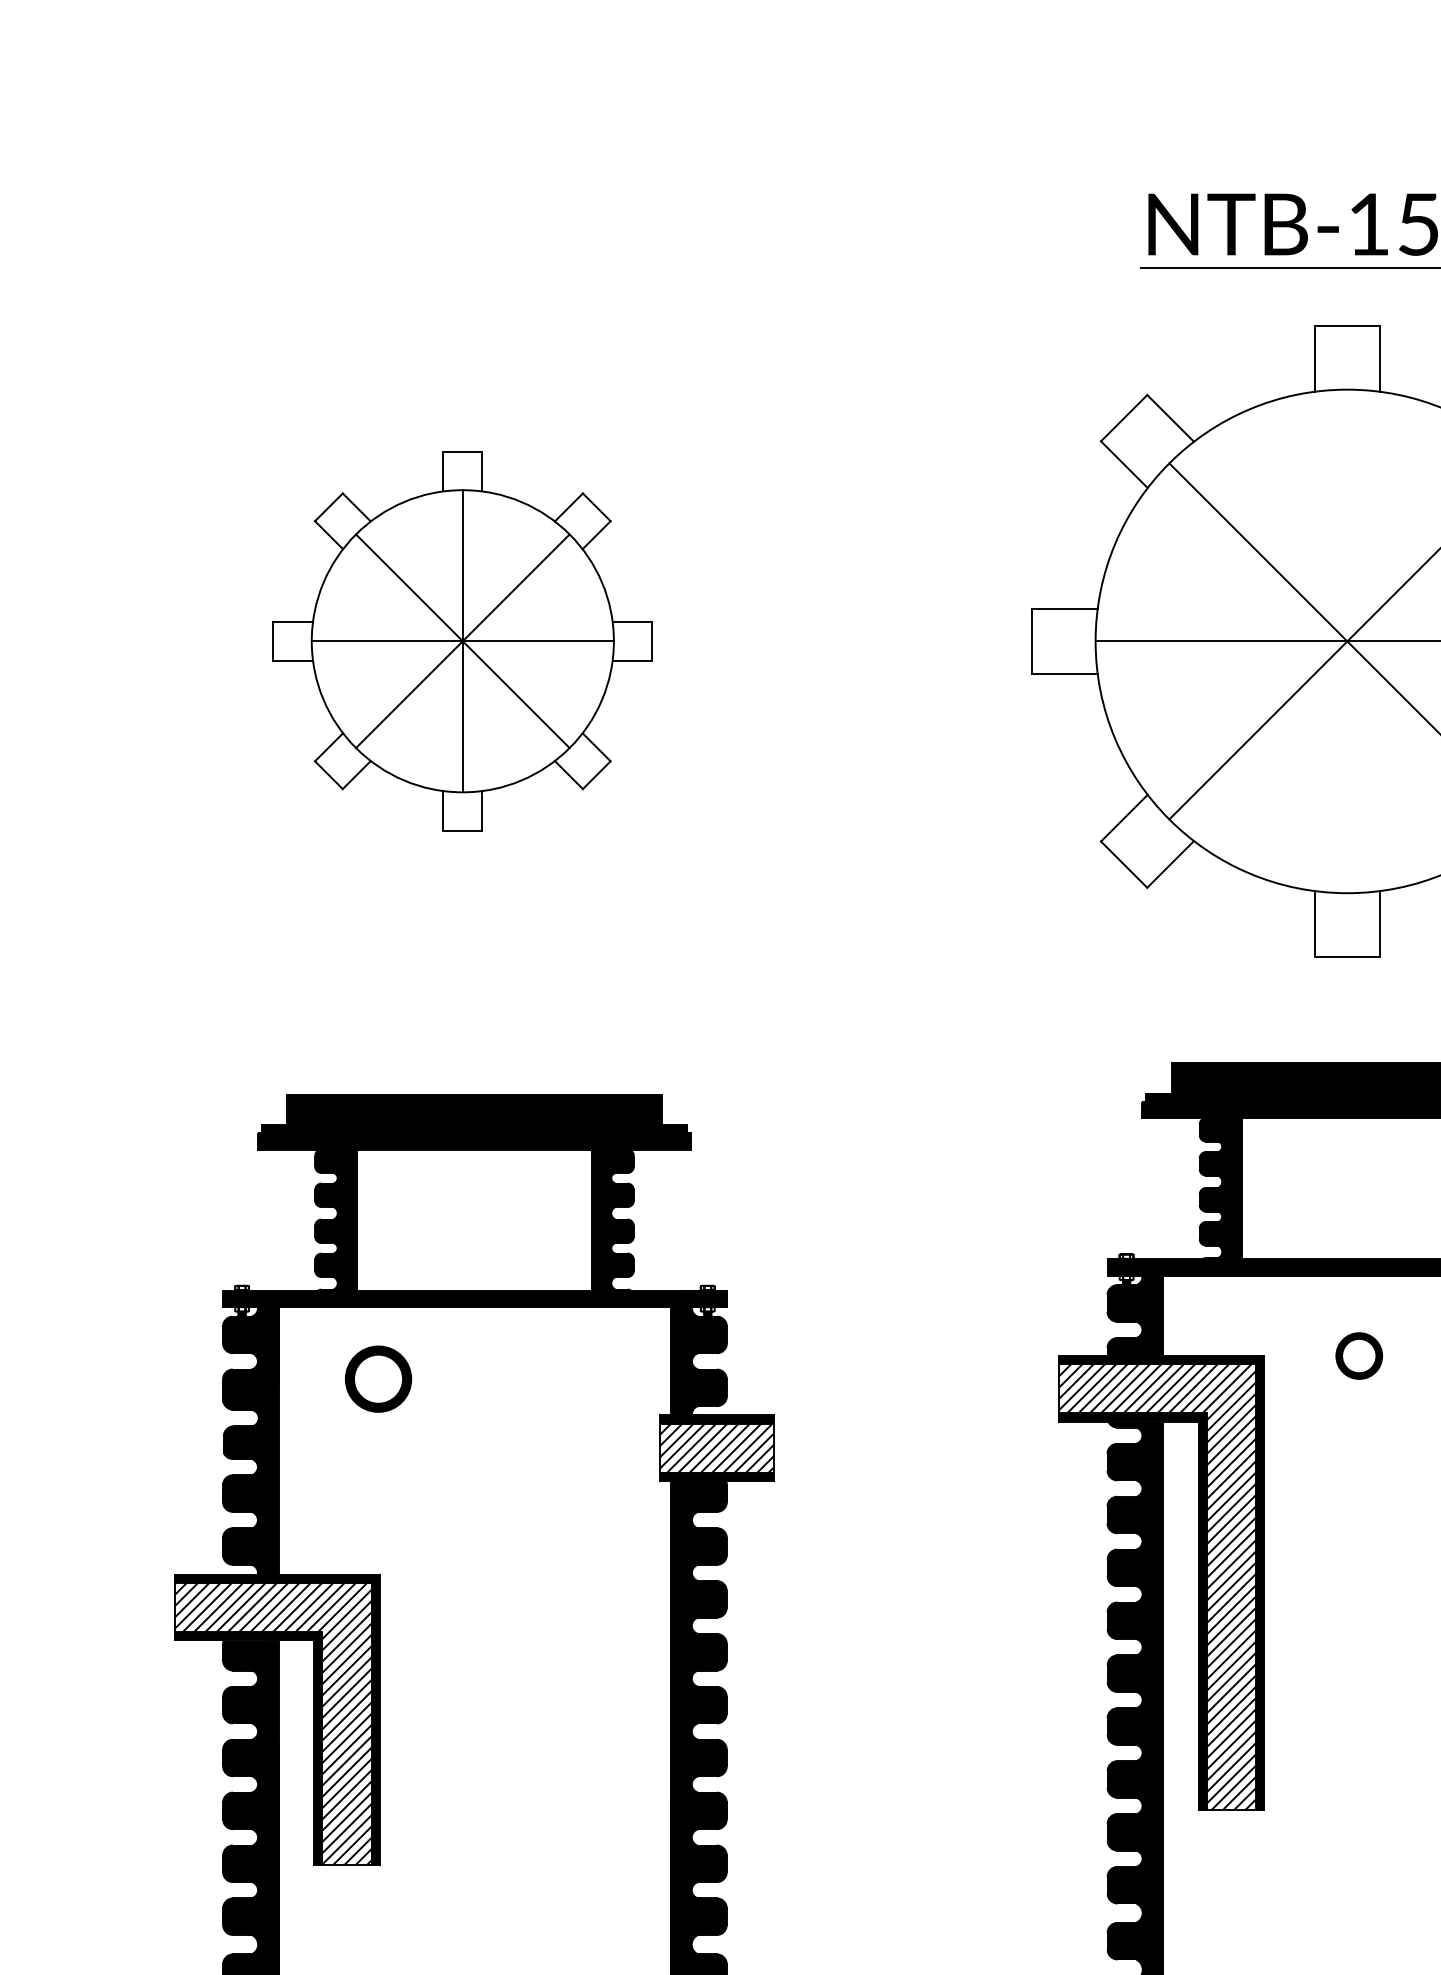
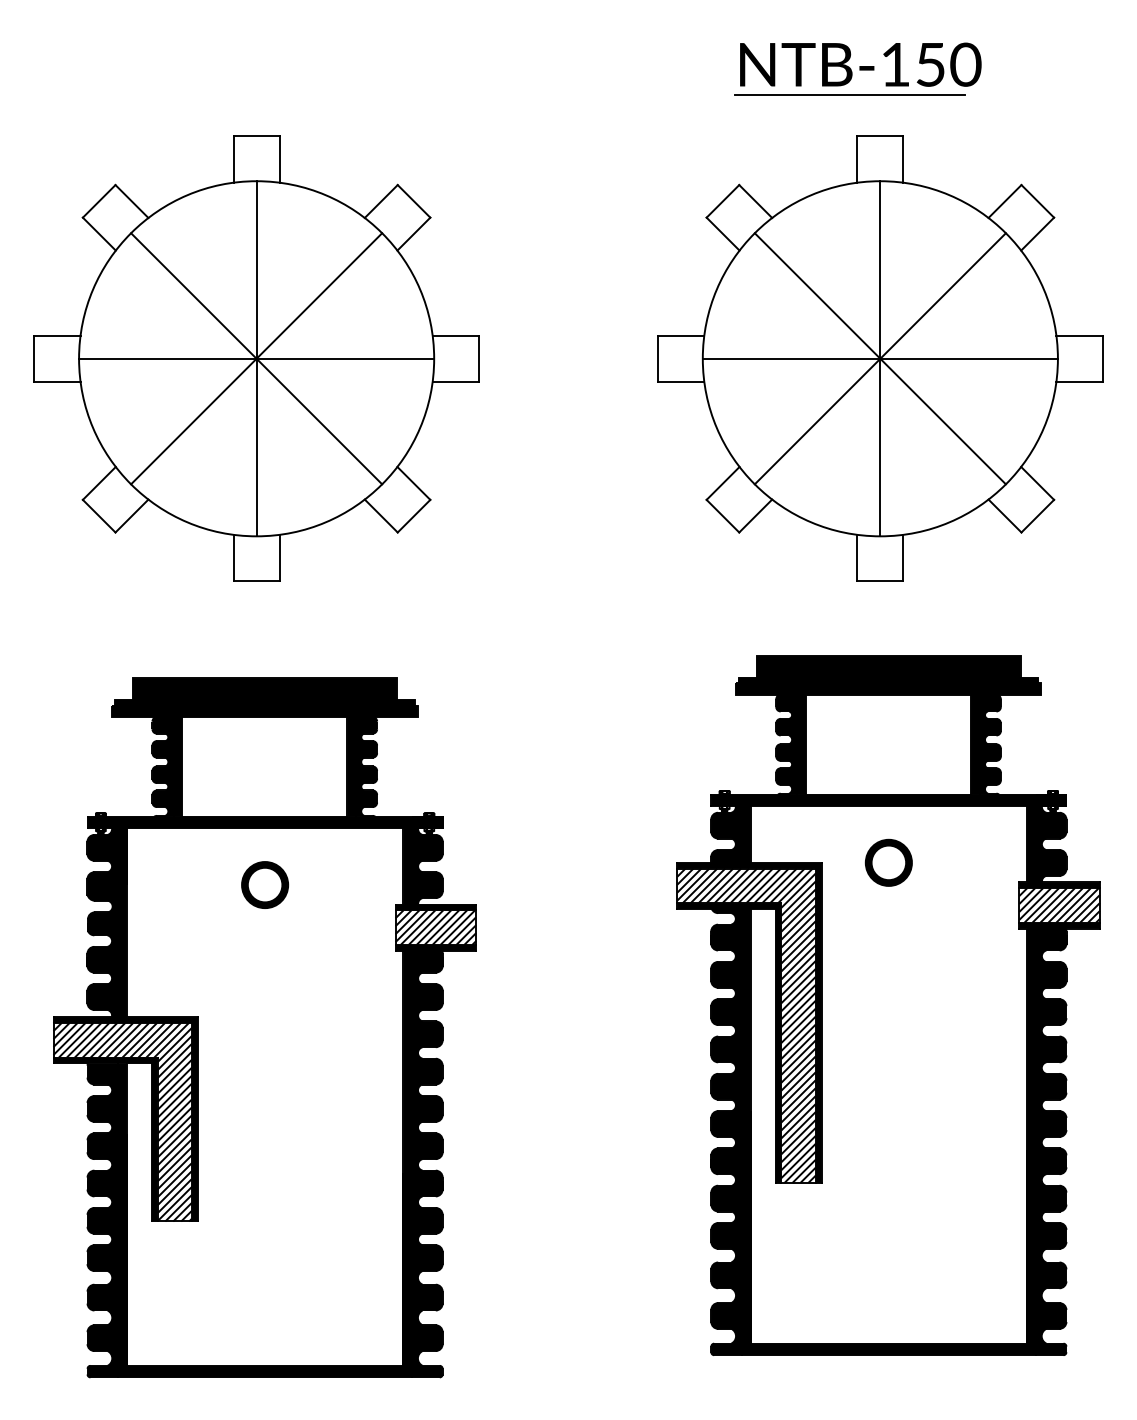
part: (462, 641) -> (256, 358), size x1.67
line: (1347, 641) -> (880, 358), added
part: (1358, 1355) -> (888, 862), size x1.43
part: (377, 1378) -> (264, 884), moved

